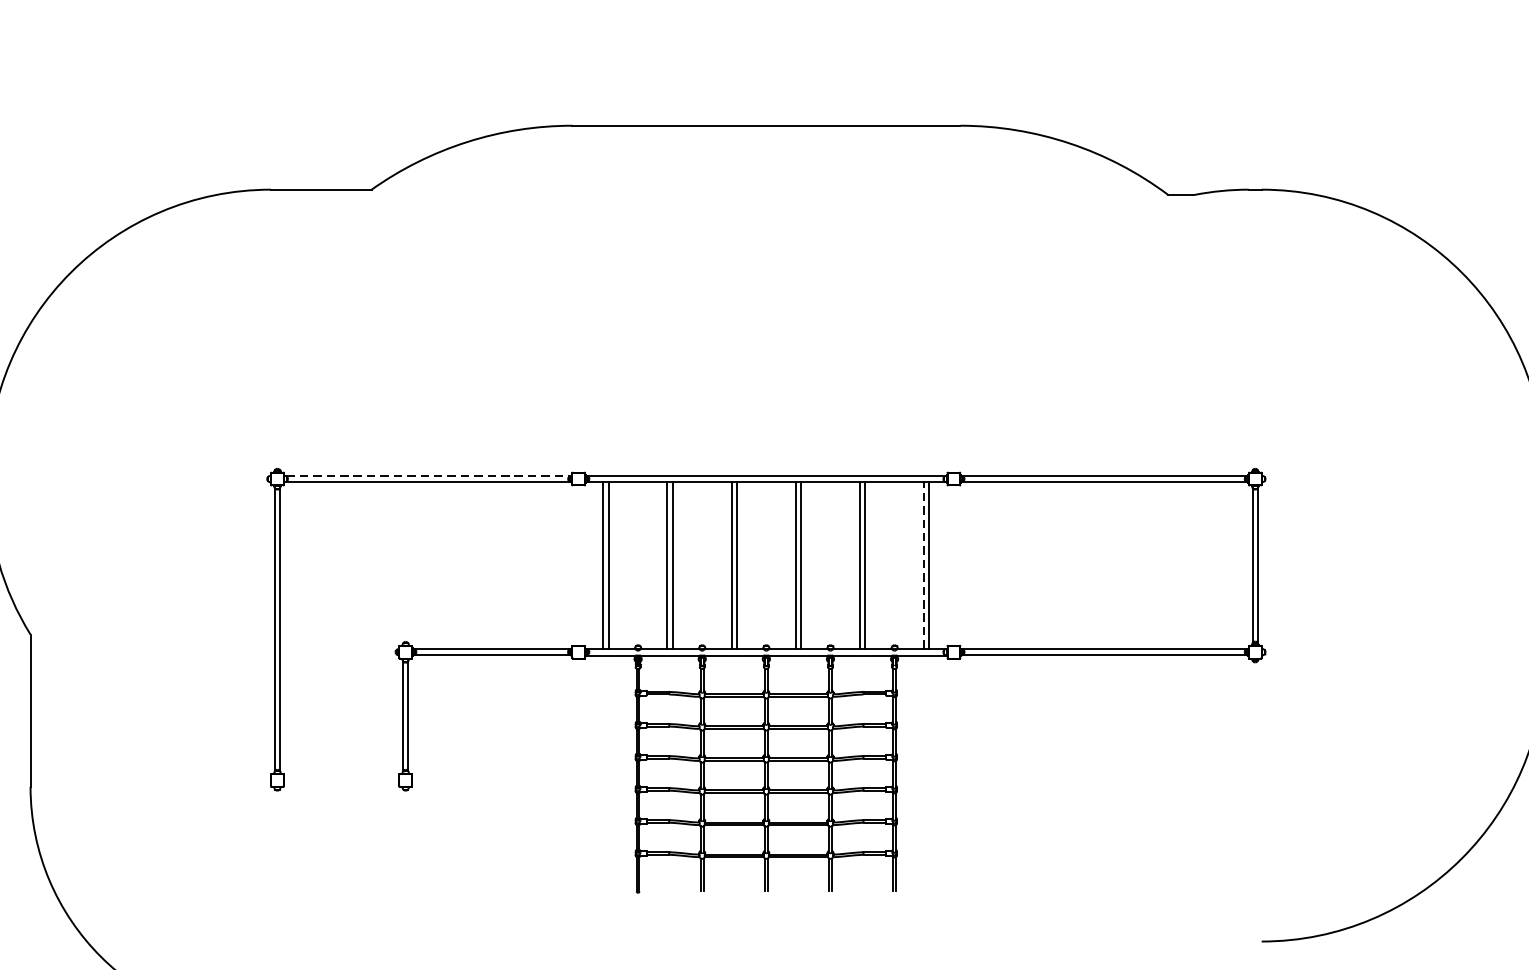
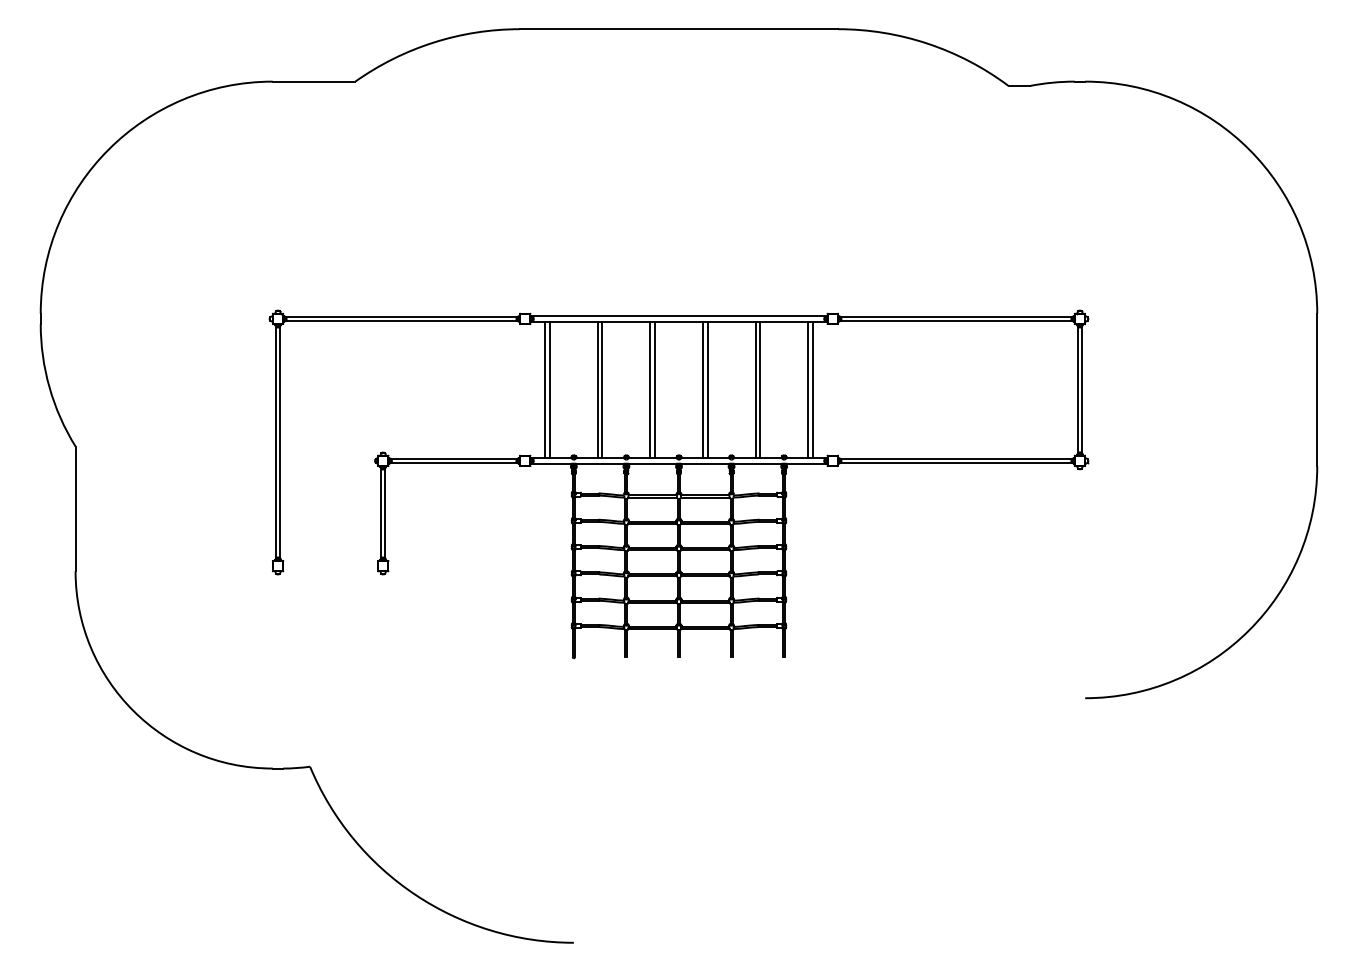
line: (429, 476) -> (402, 316), dashed -> solid
line: (924, 565) -> (808, 389), dashed -> solid

